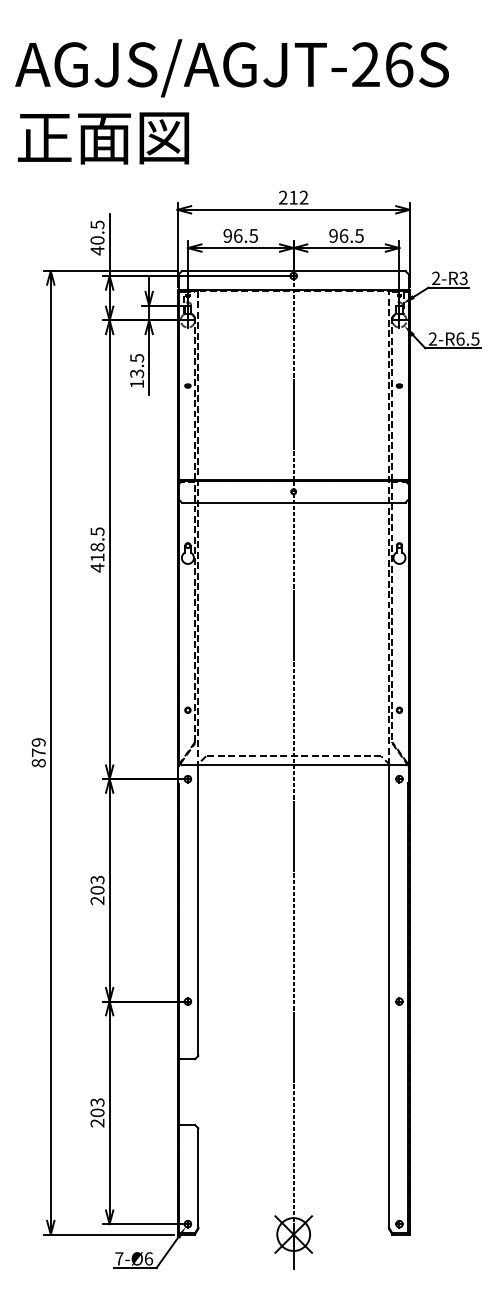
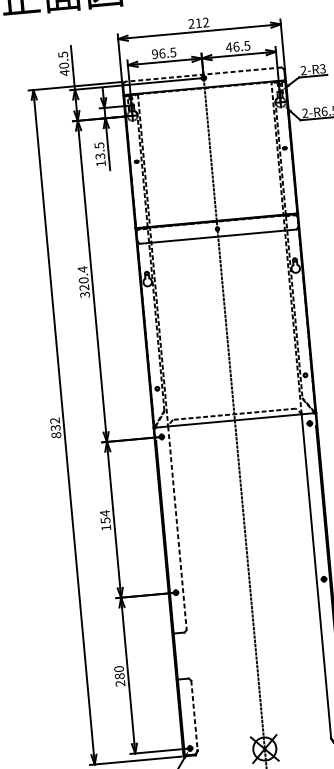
text: (333, 235) -> (229, 47), 96.5 -> 46.5
line: (293, 271) -> (203, 74), solid -> dashed
text: (97, 549) -> (83, 281), 418.5 -> 320.4
text: (38, 747) -> (55, 424), 879 -> 832
text: (97, 889) -> (105, 519), 203 -> 154
line: (198, 911) -> (177, 528), solid -> dashed
text: (97, 1107) -> (119, 672), 203 -> 280
line: (198, 1177) -> (194, 715), solid -> dashed

